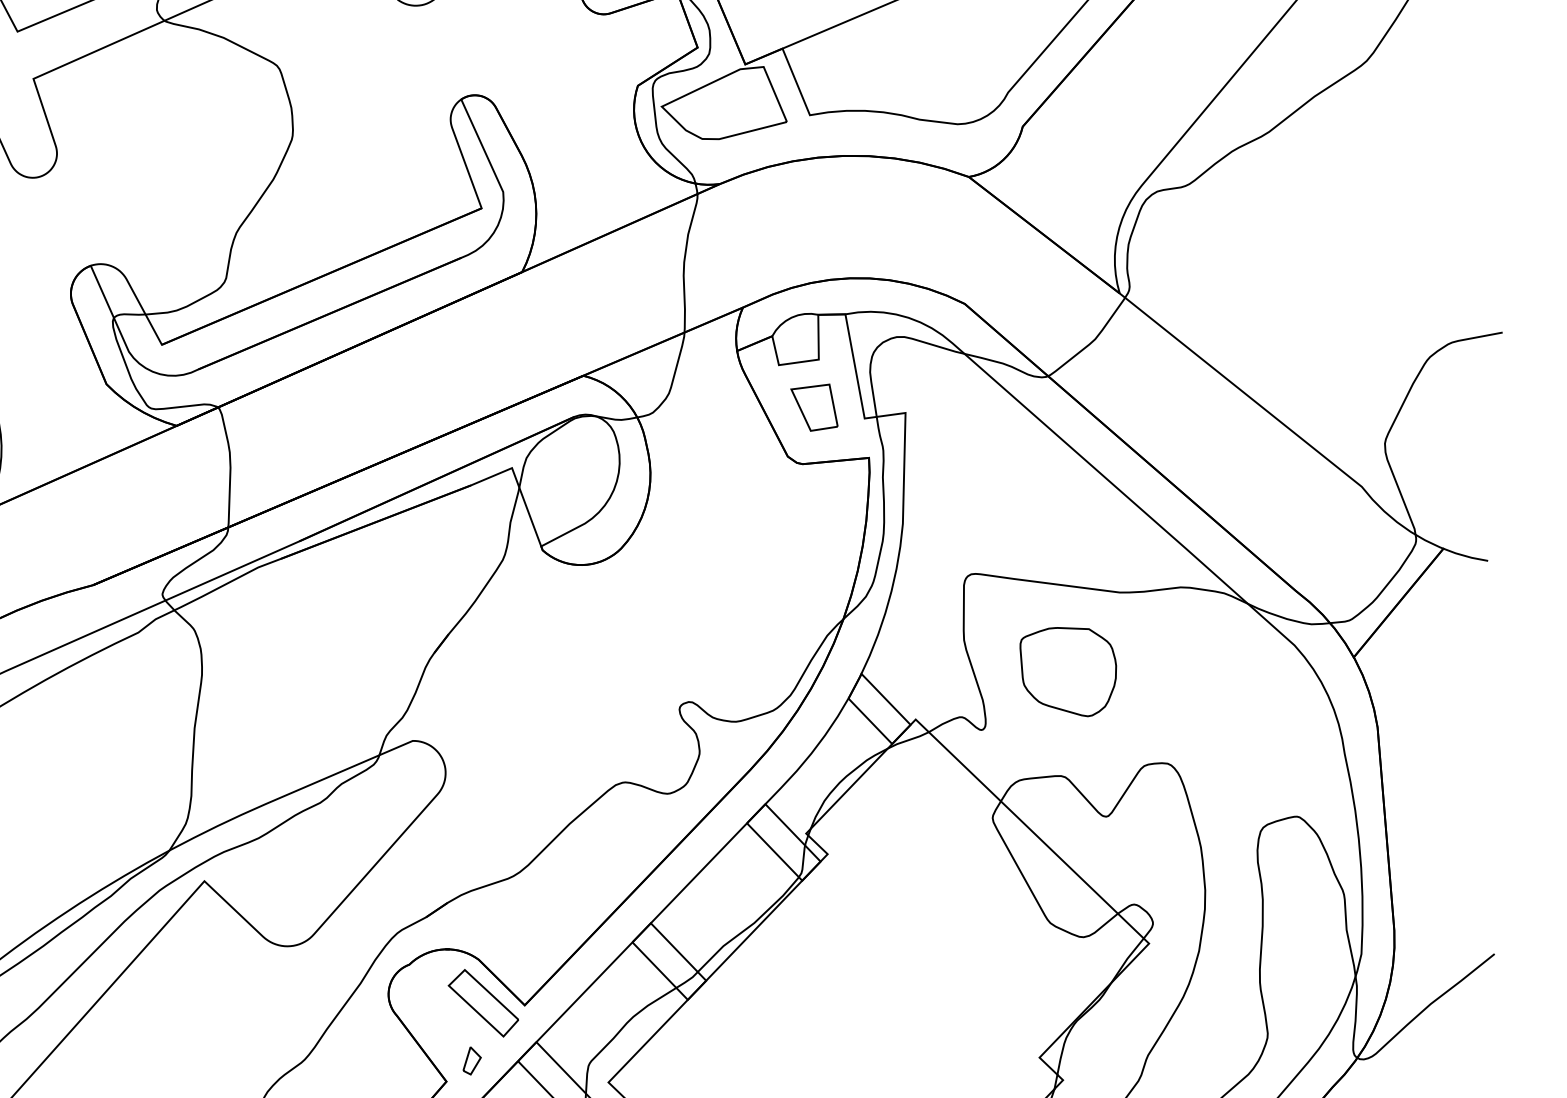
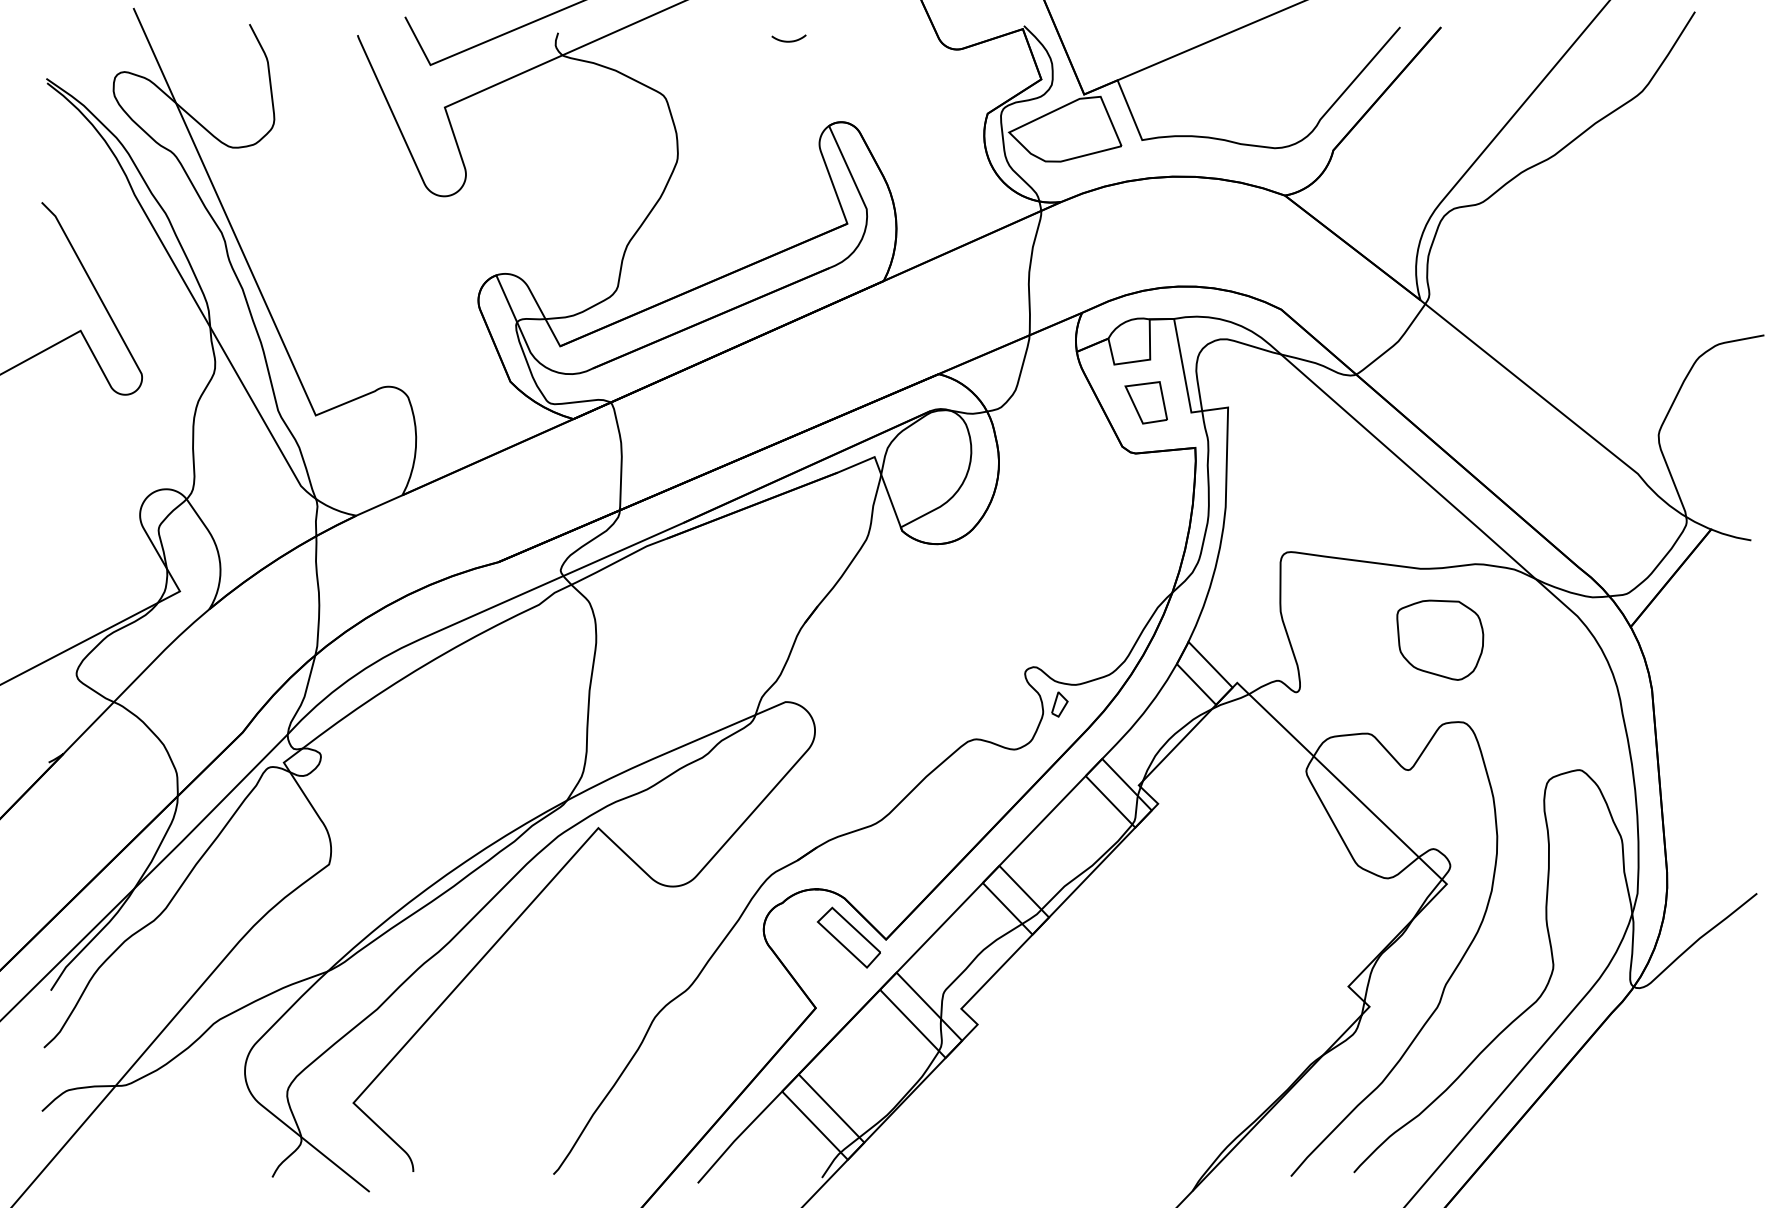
part: (1068, 671) -> (1440, 639), moved
part: (471, 1060) -> (1059, 704), moved

